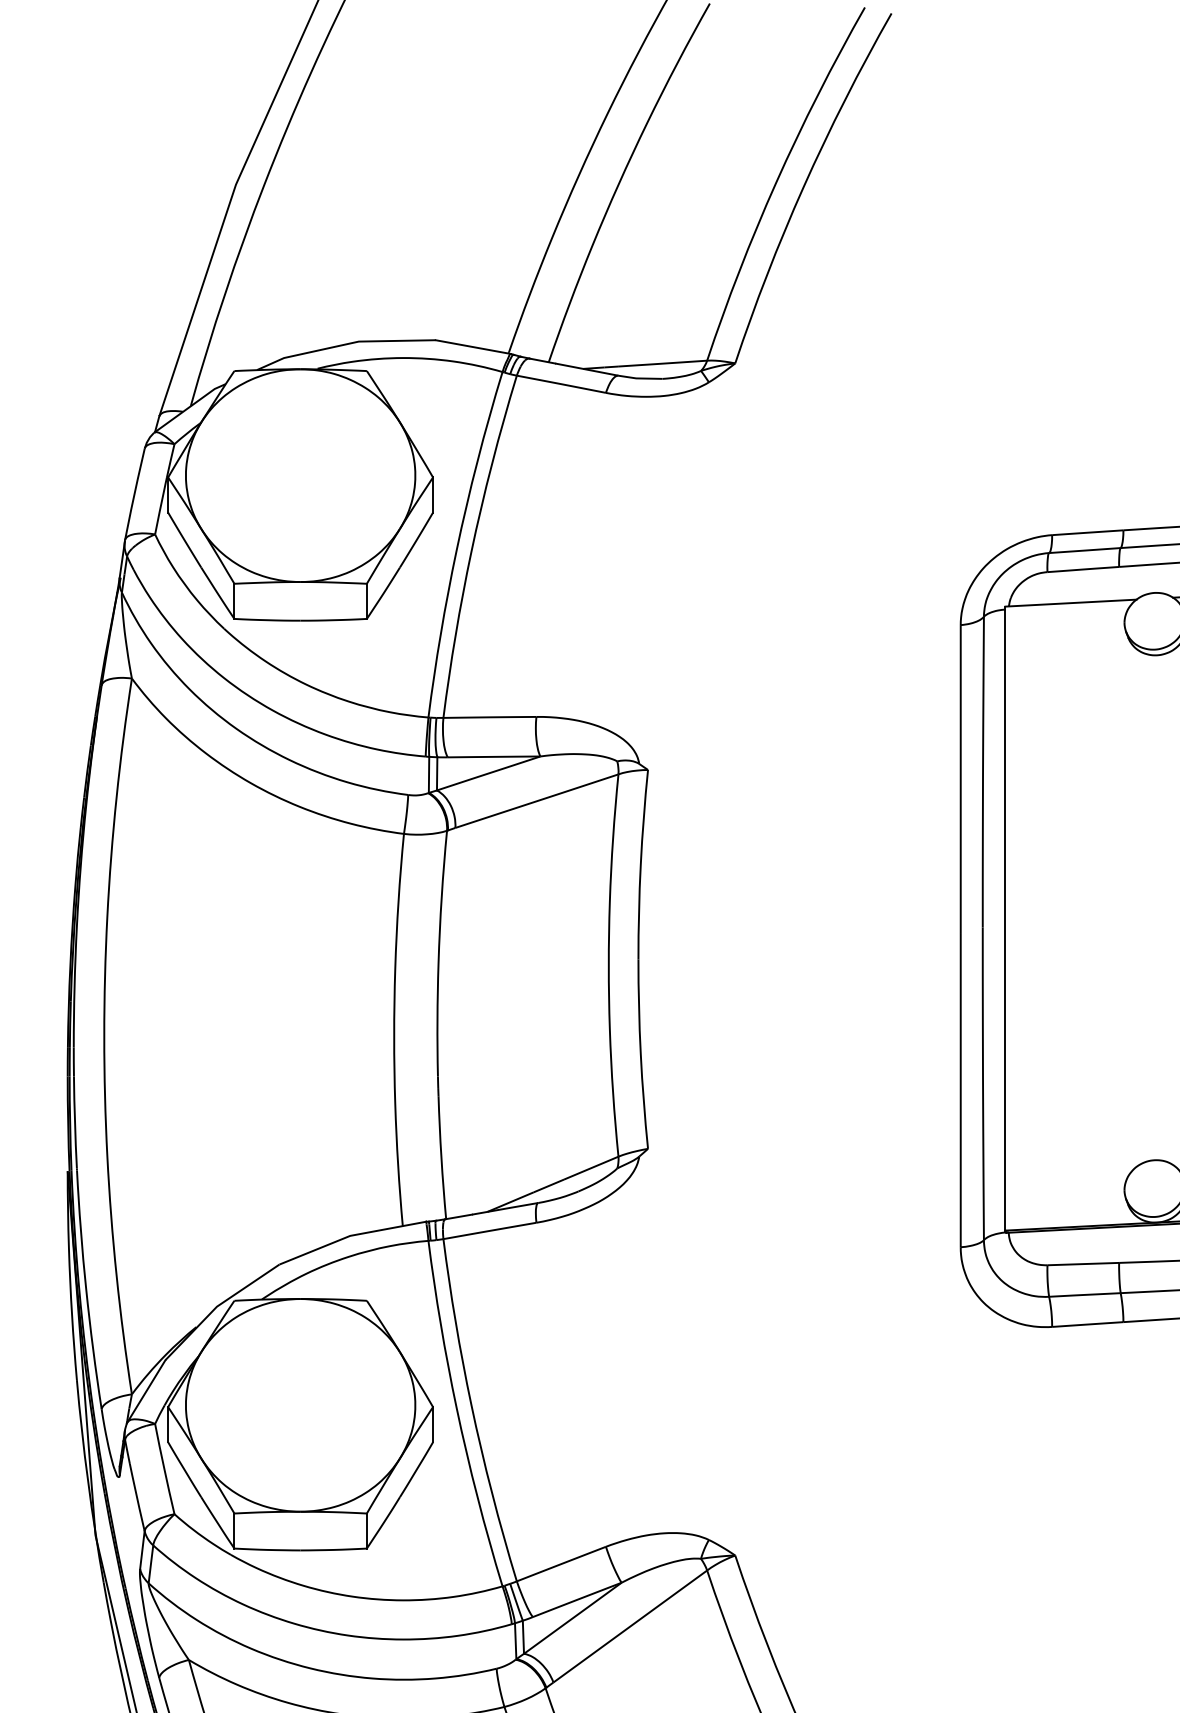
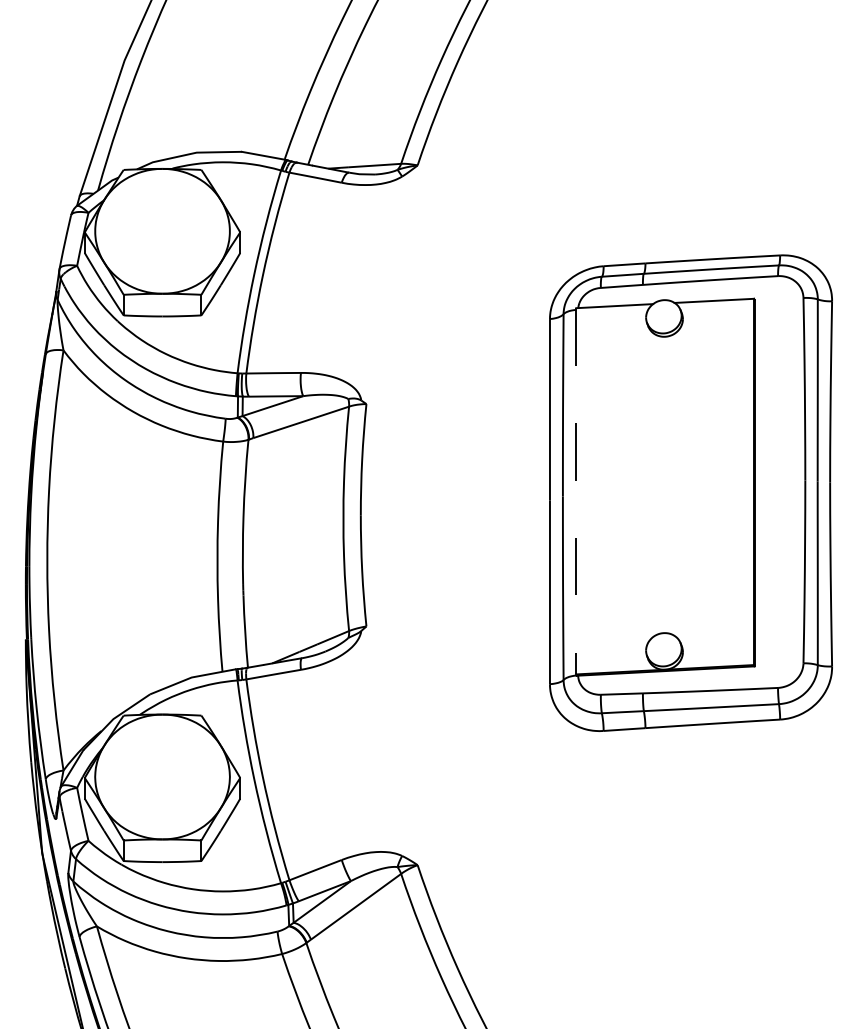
line: (1005, 918) -> (576, 491), solid -> dashed

